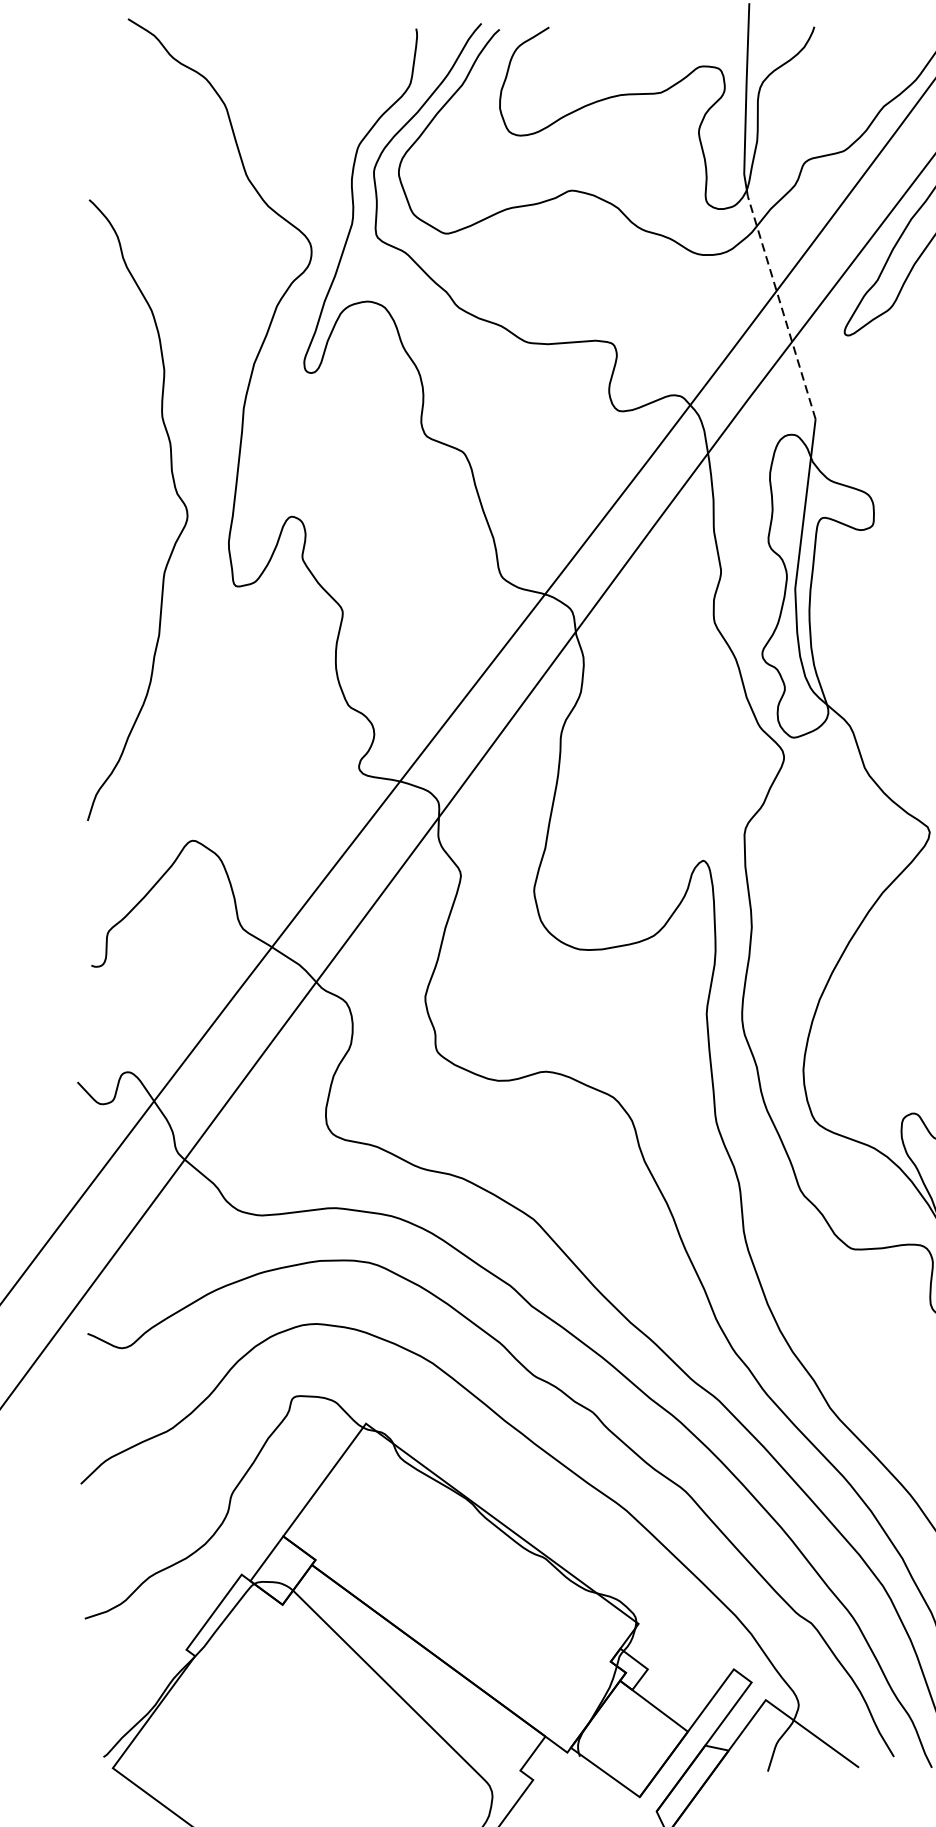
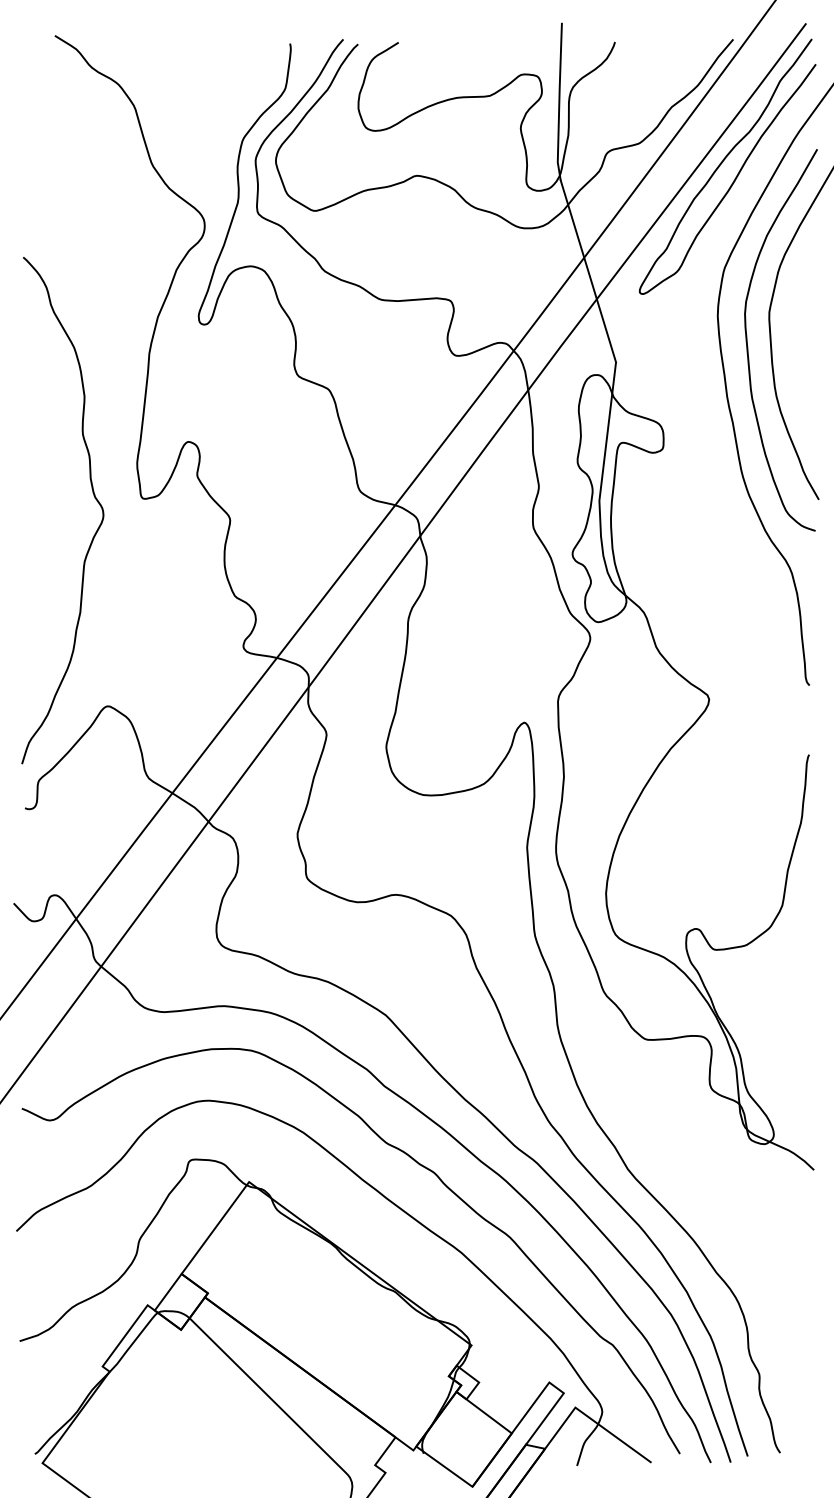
line: (781, 306) -> (588, 270), dashed -> solid
curve: (176, 495) -> (94, 498), moved

